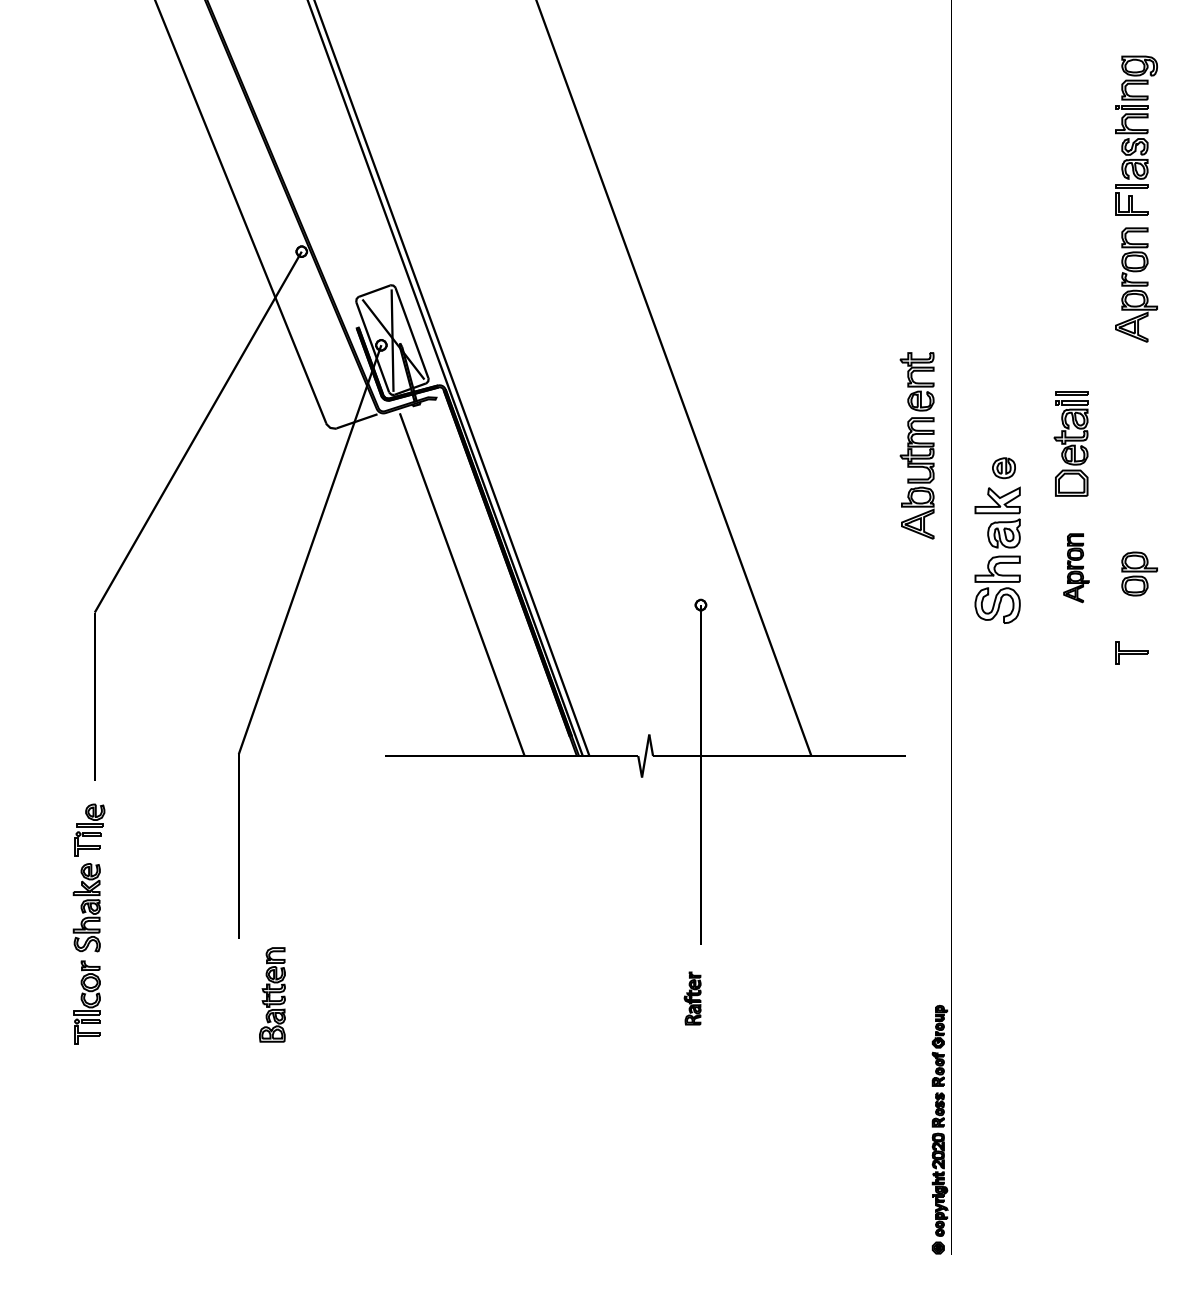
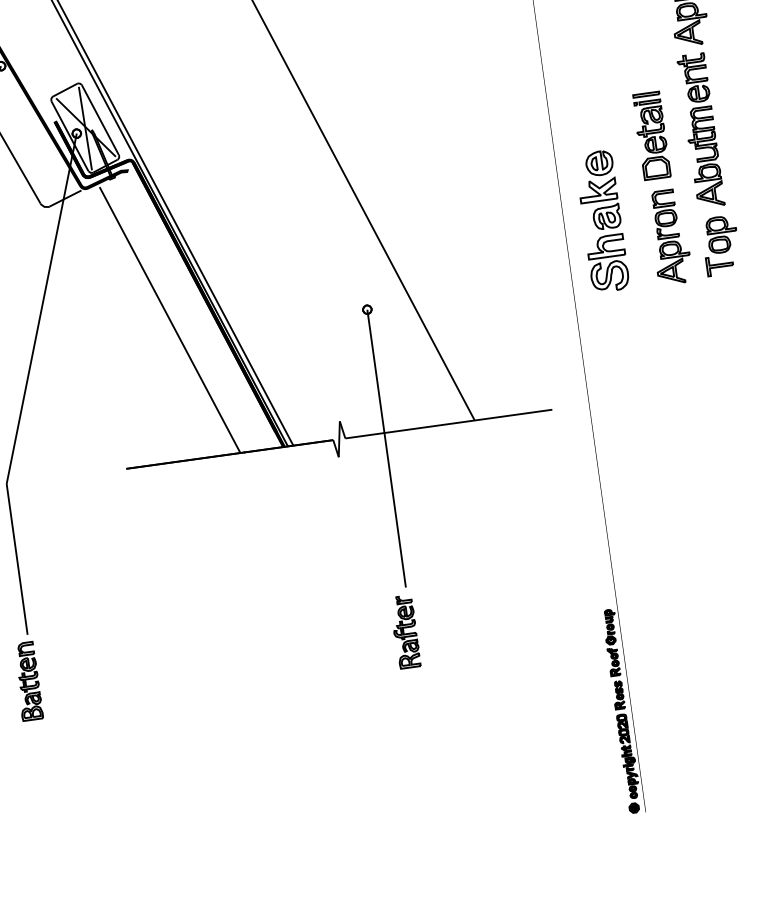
part: (916, 445) -> (700, 130), moved
part: (1003, 468) -> (599, 163), size x1.43
part: (1076, 567) -> (669, 236), size x1.67
part: (1131, 652) -> (719, 265), moved
part: (272, 994) -> (27, 681), moved
part: (692, 998) -> (405, 632), size x1.67

